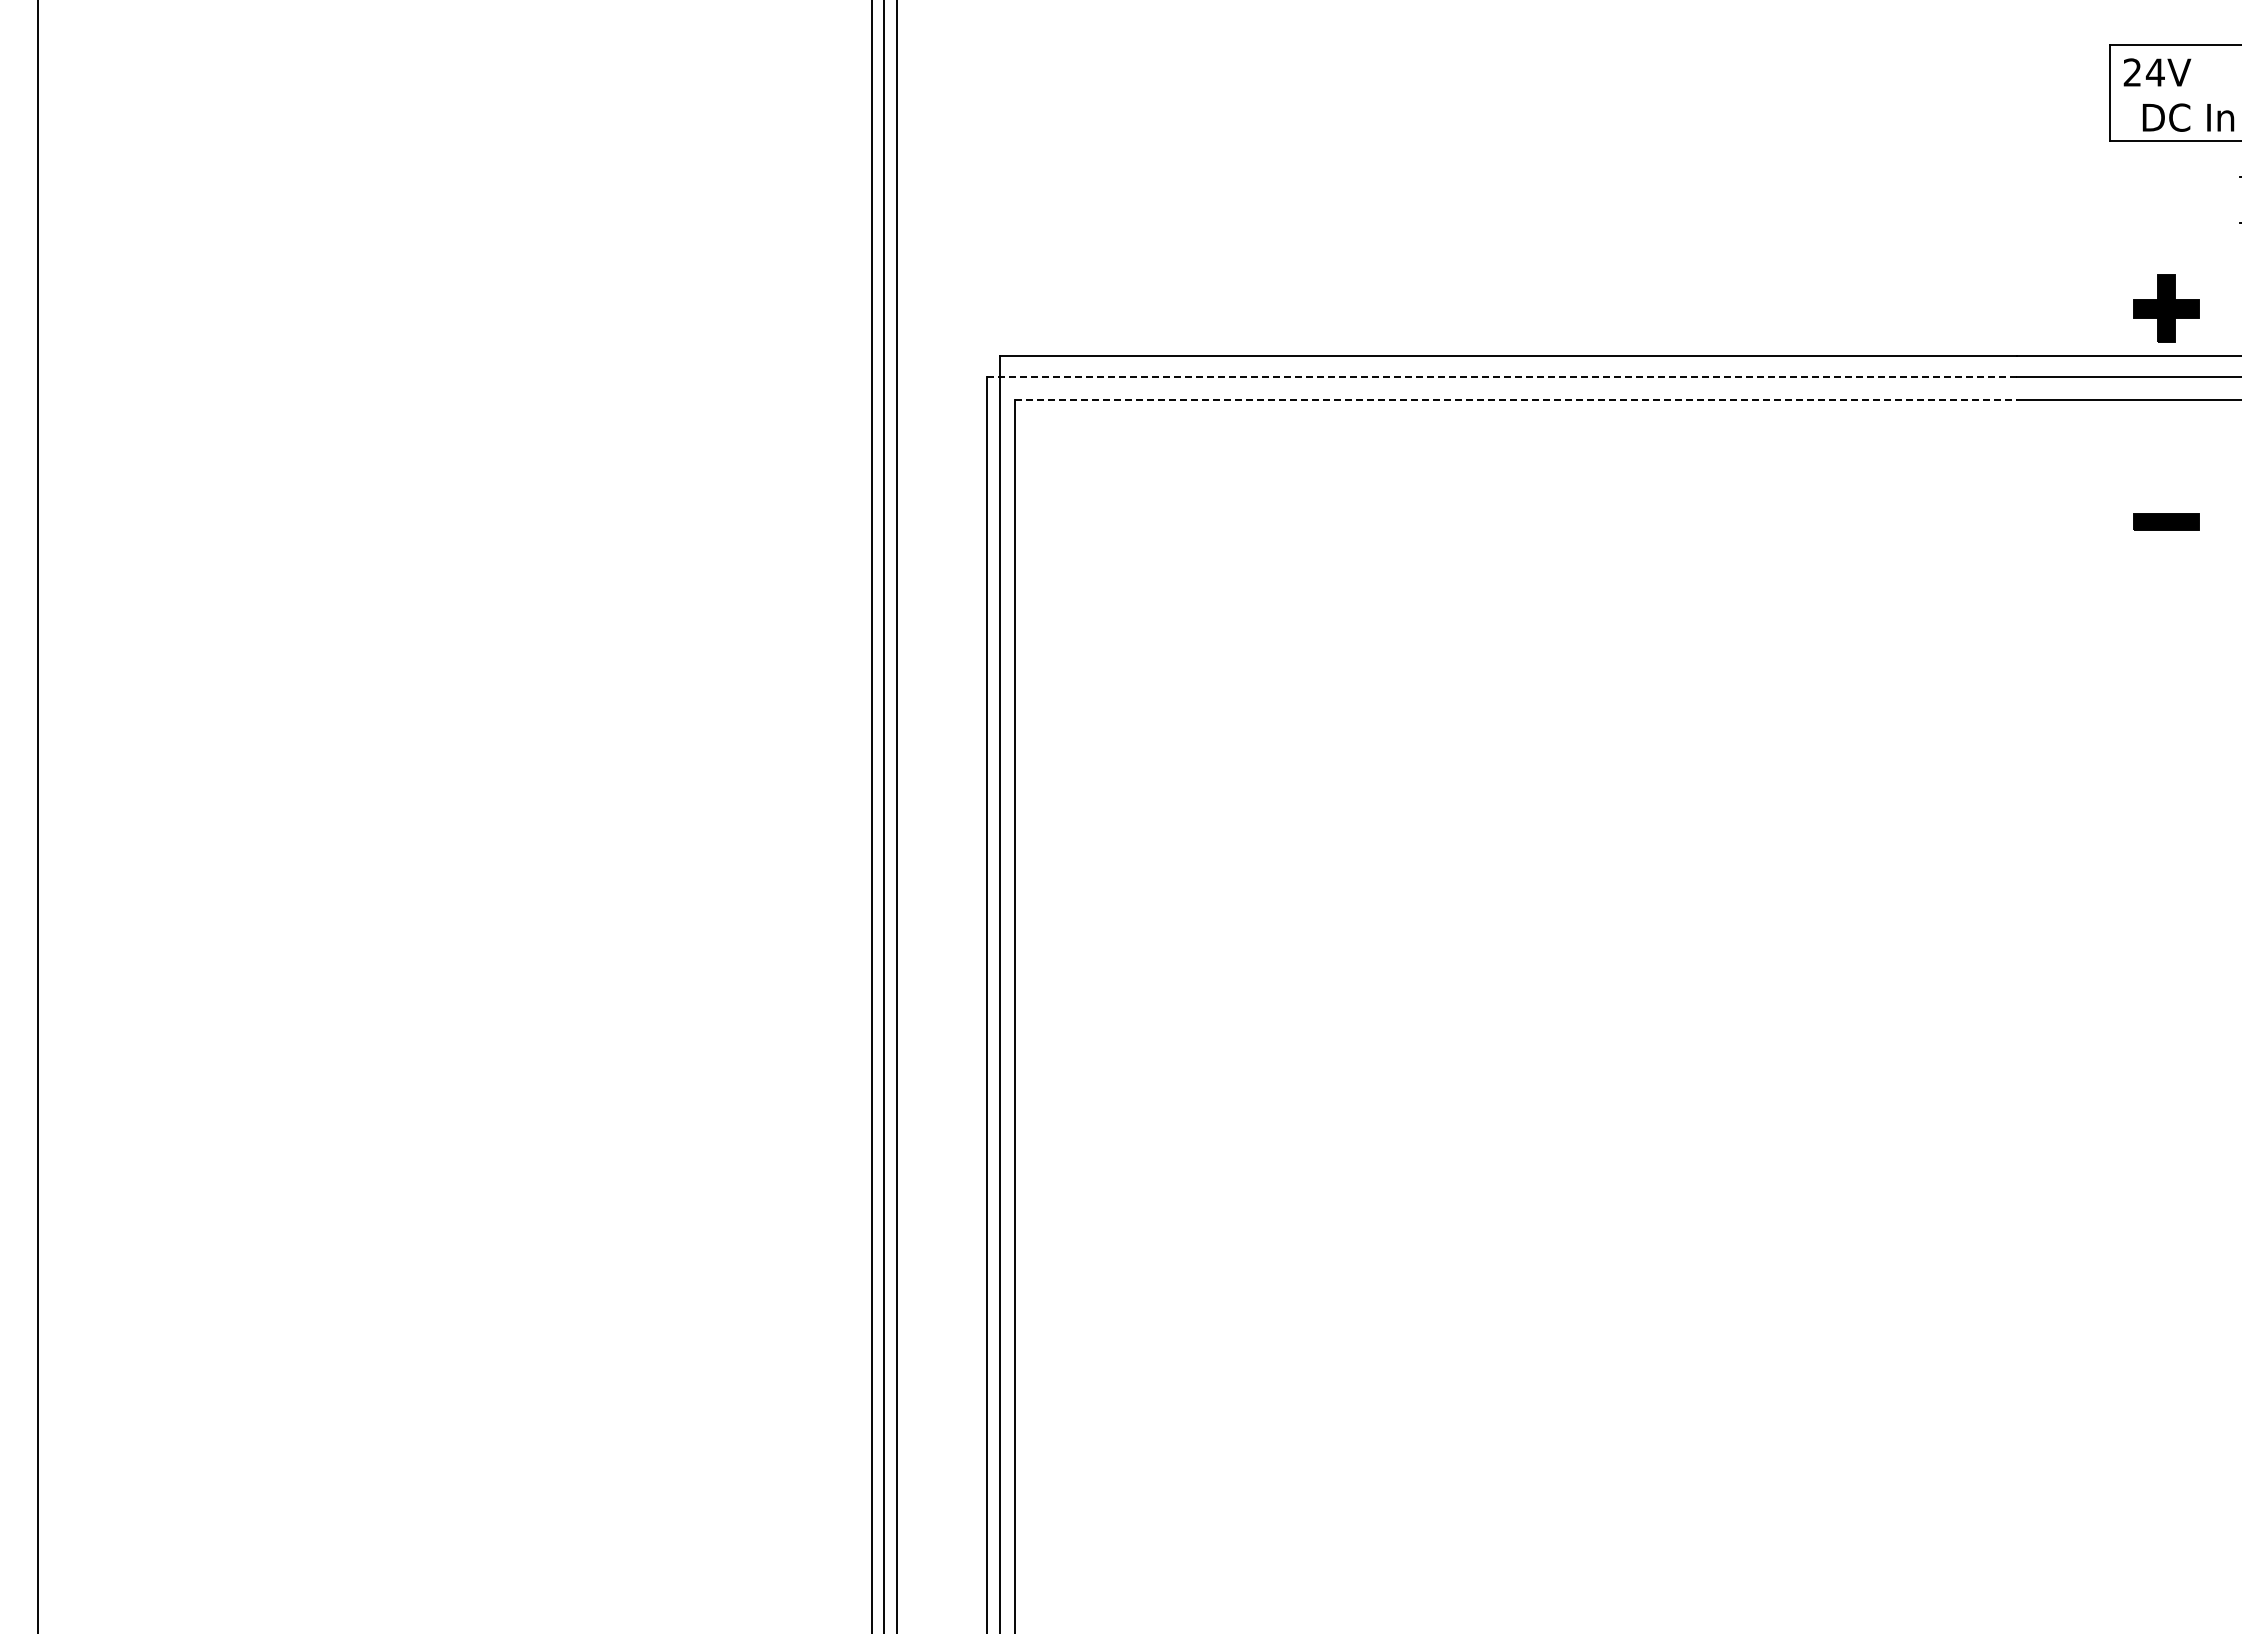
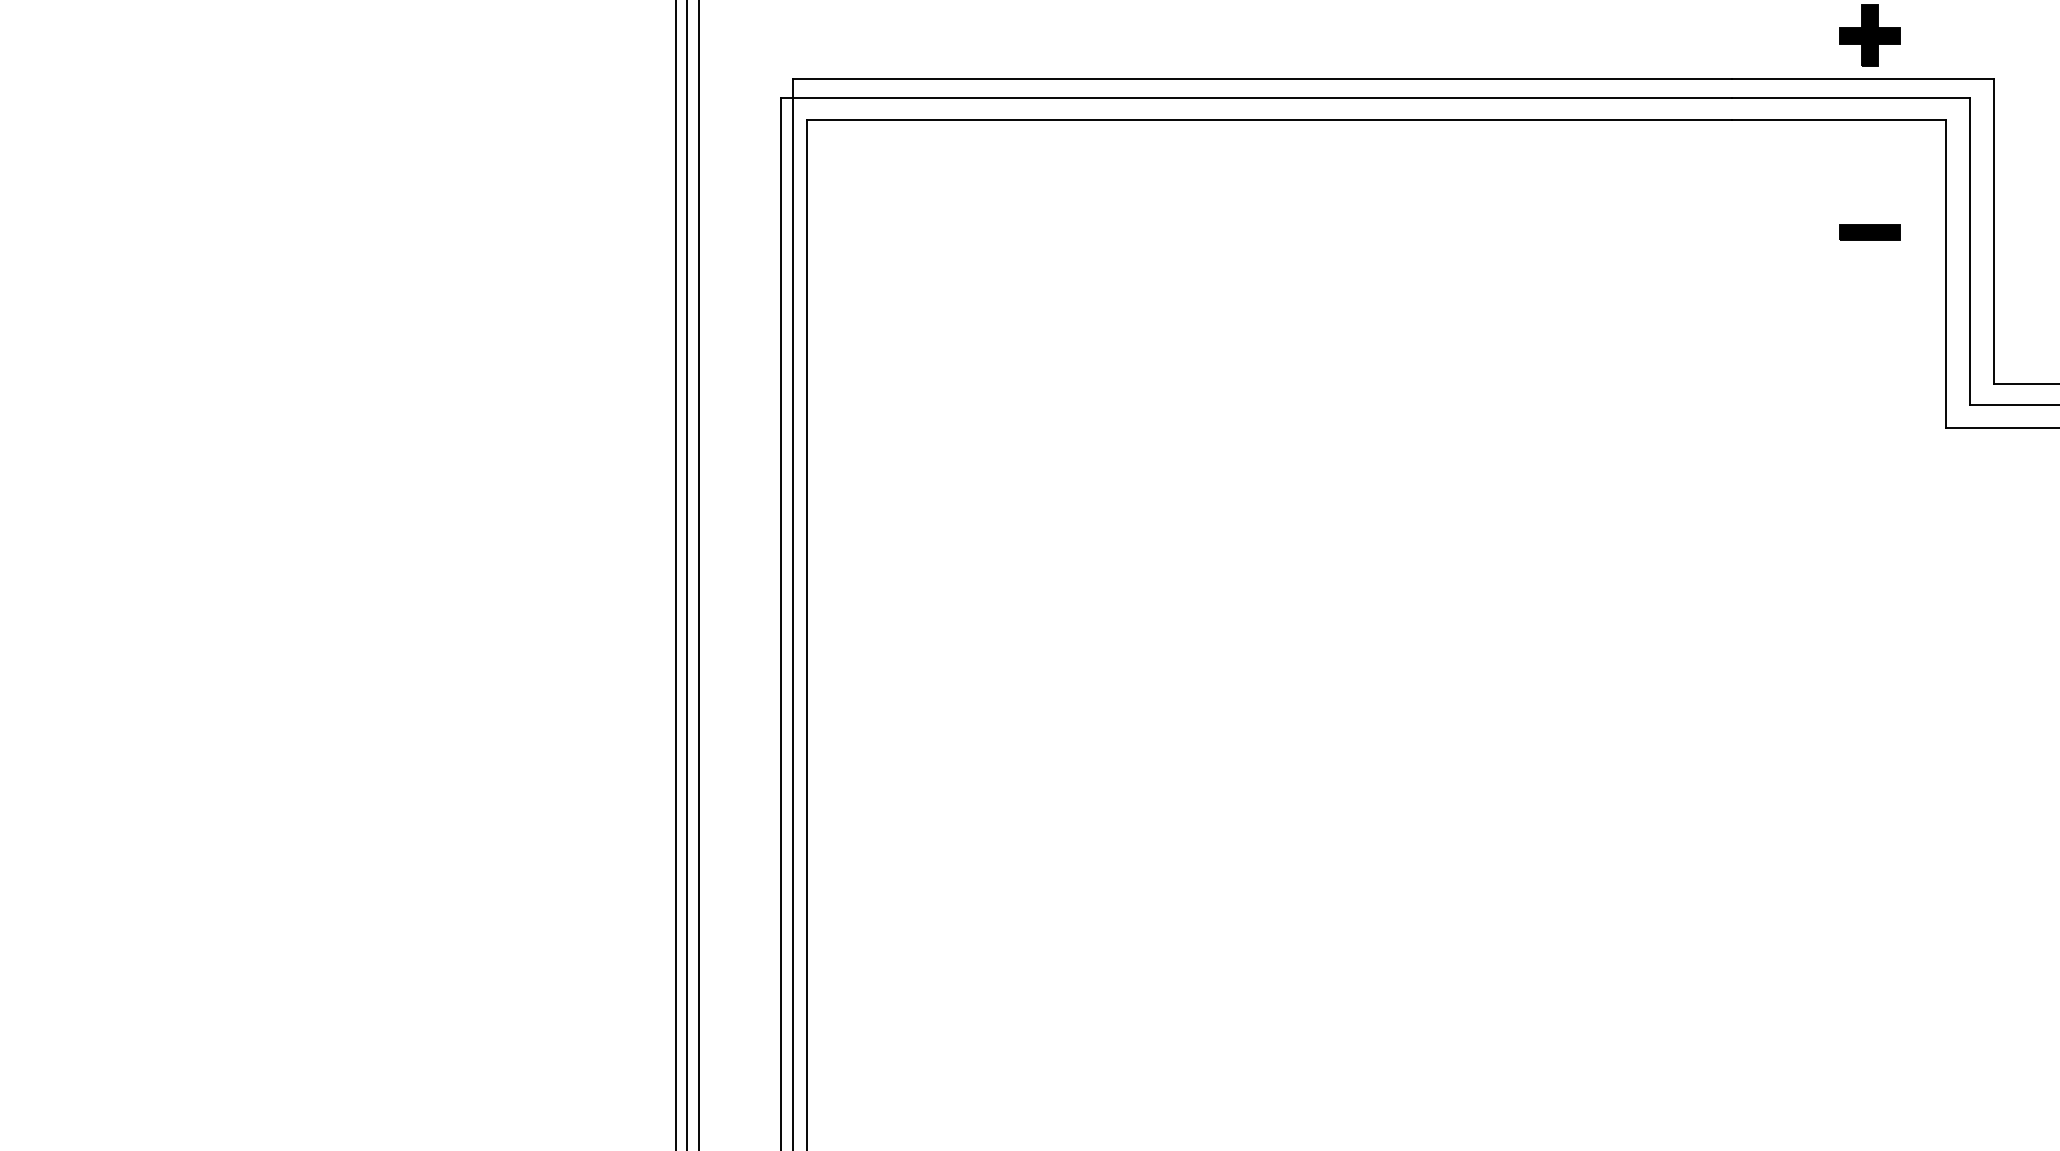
line: (1502, 376) -> (1257, 97), dashed -> solid
line: (1516, 400) -> (1270, 120), dashed -> solid

